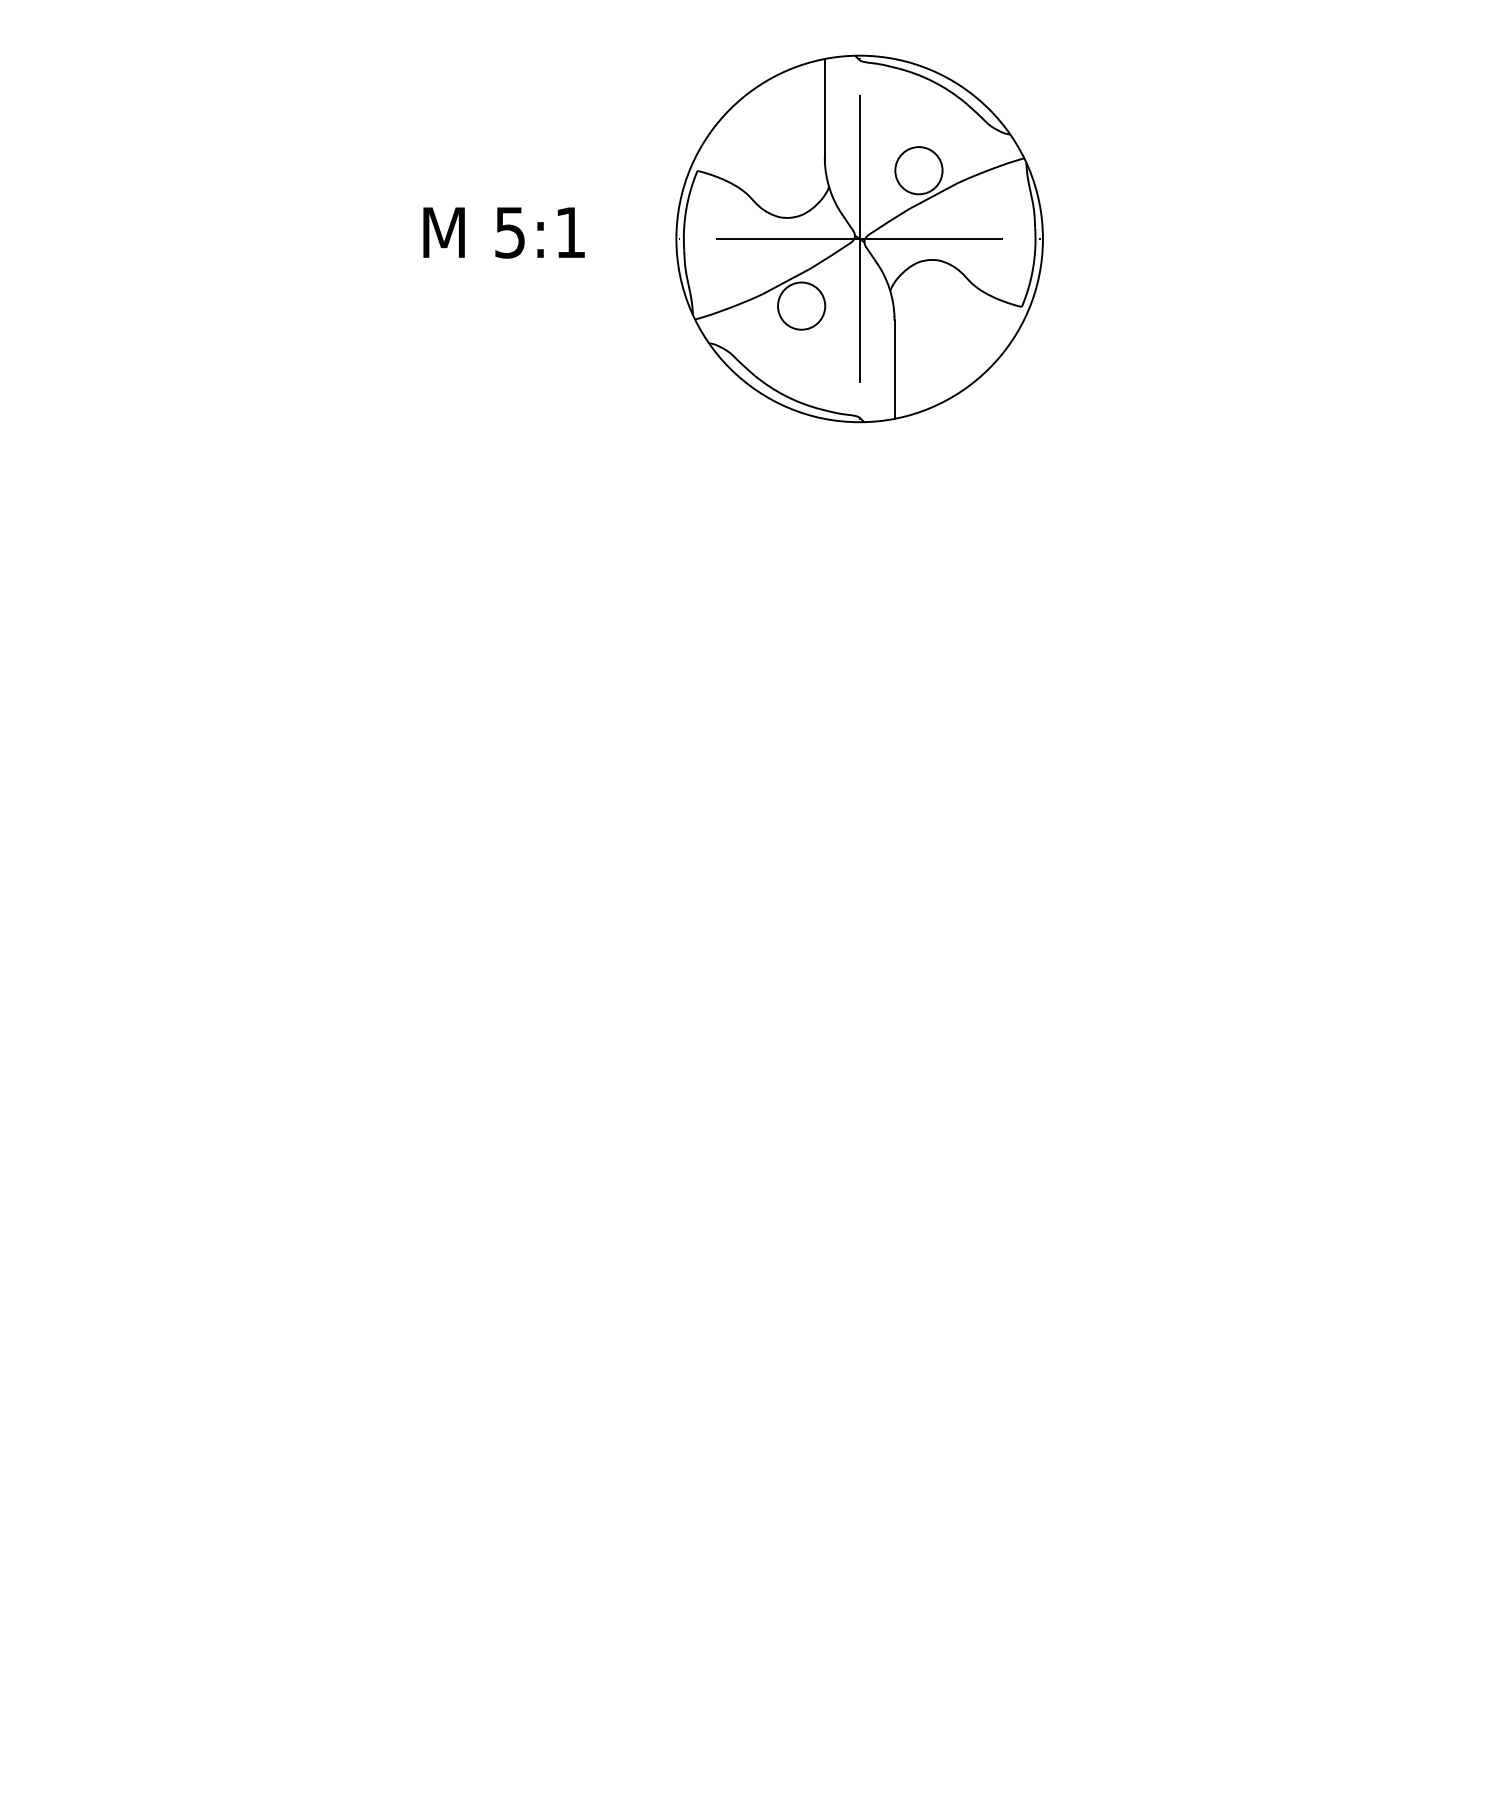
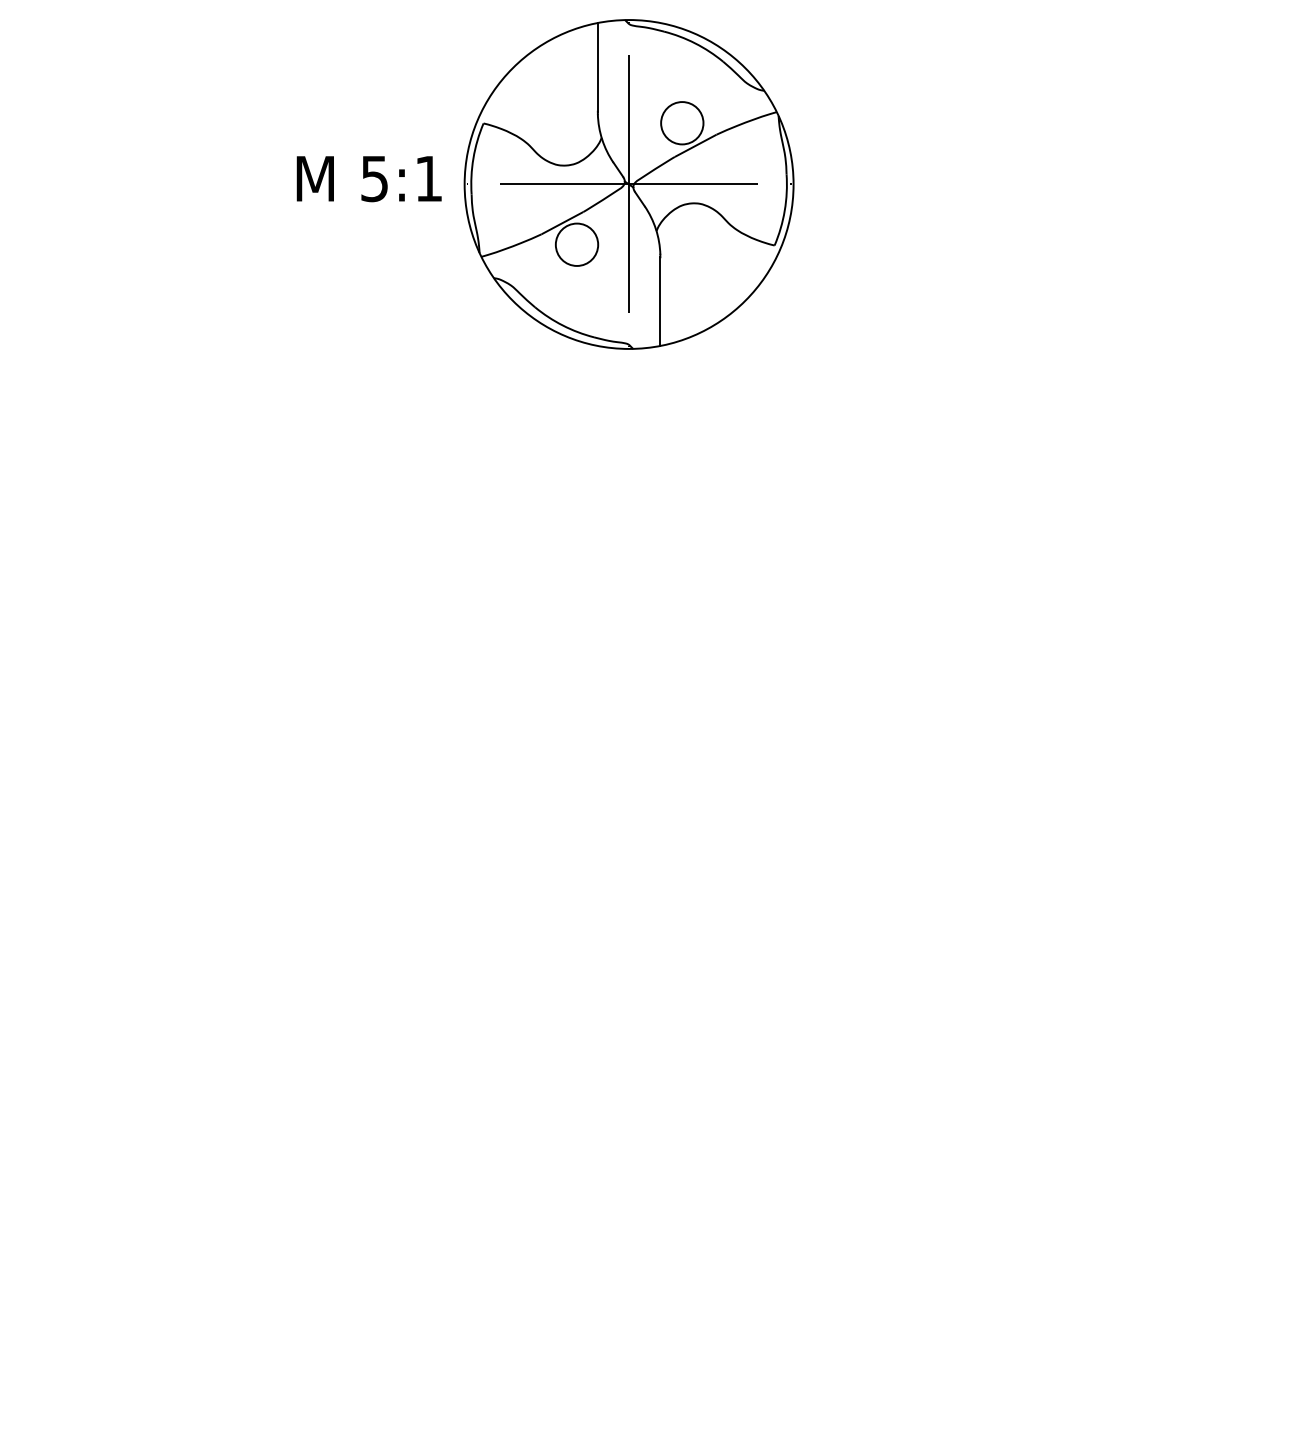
text: (503, 232) -> (368, 178), moved

